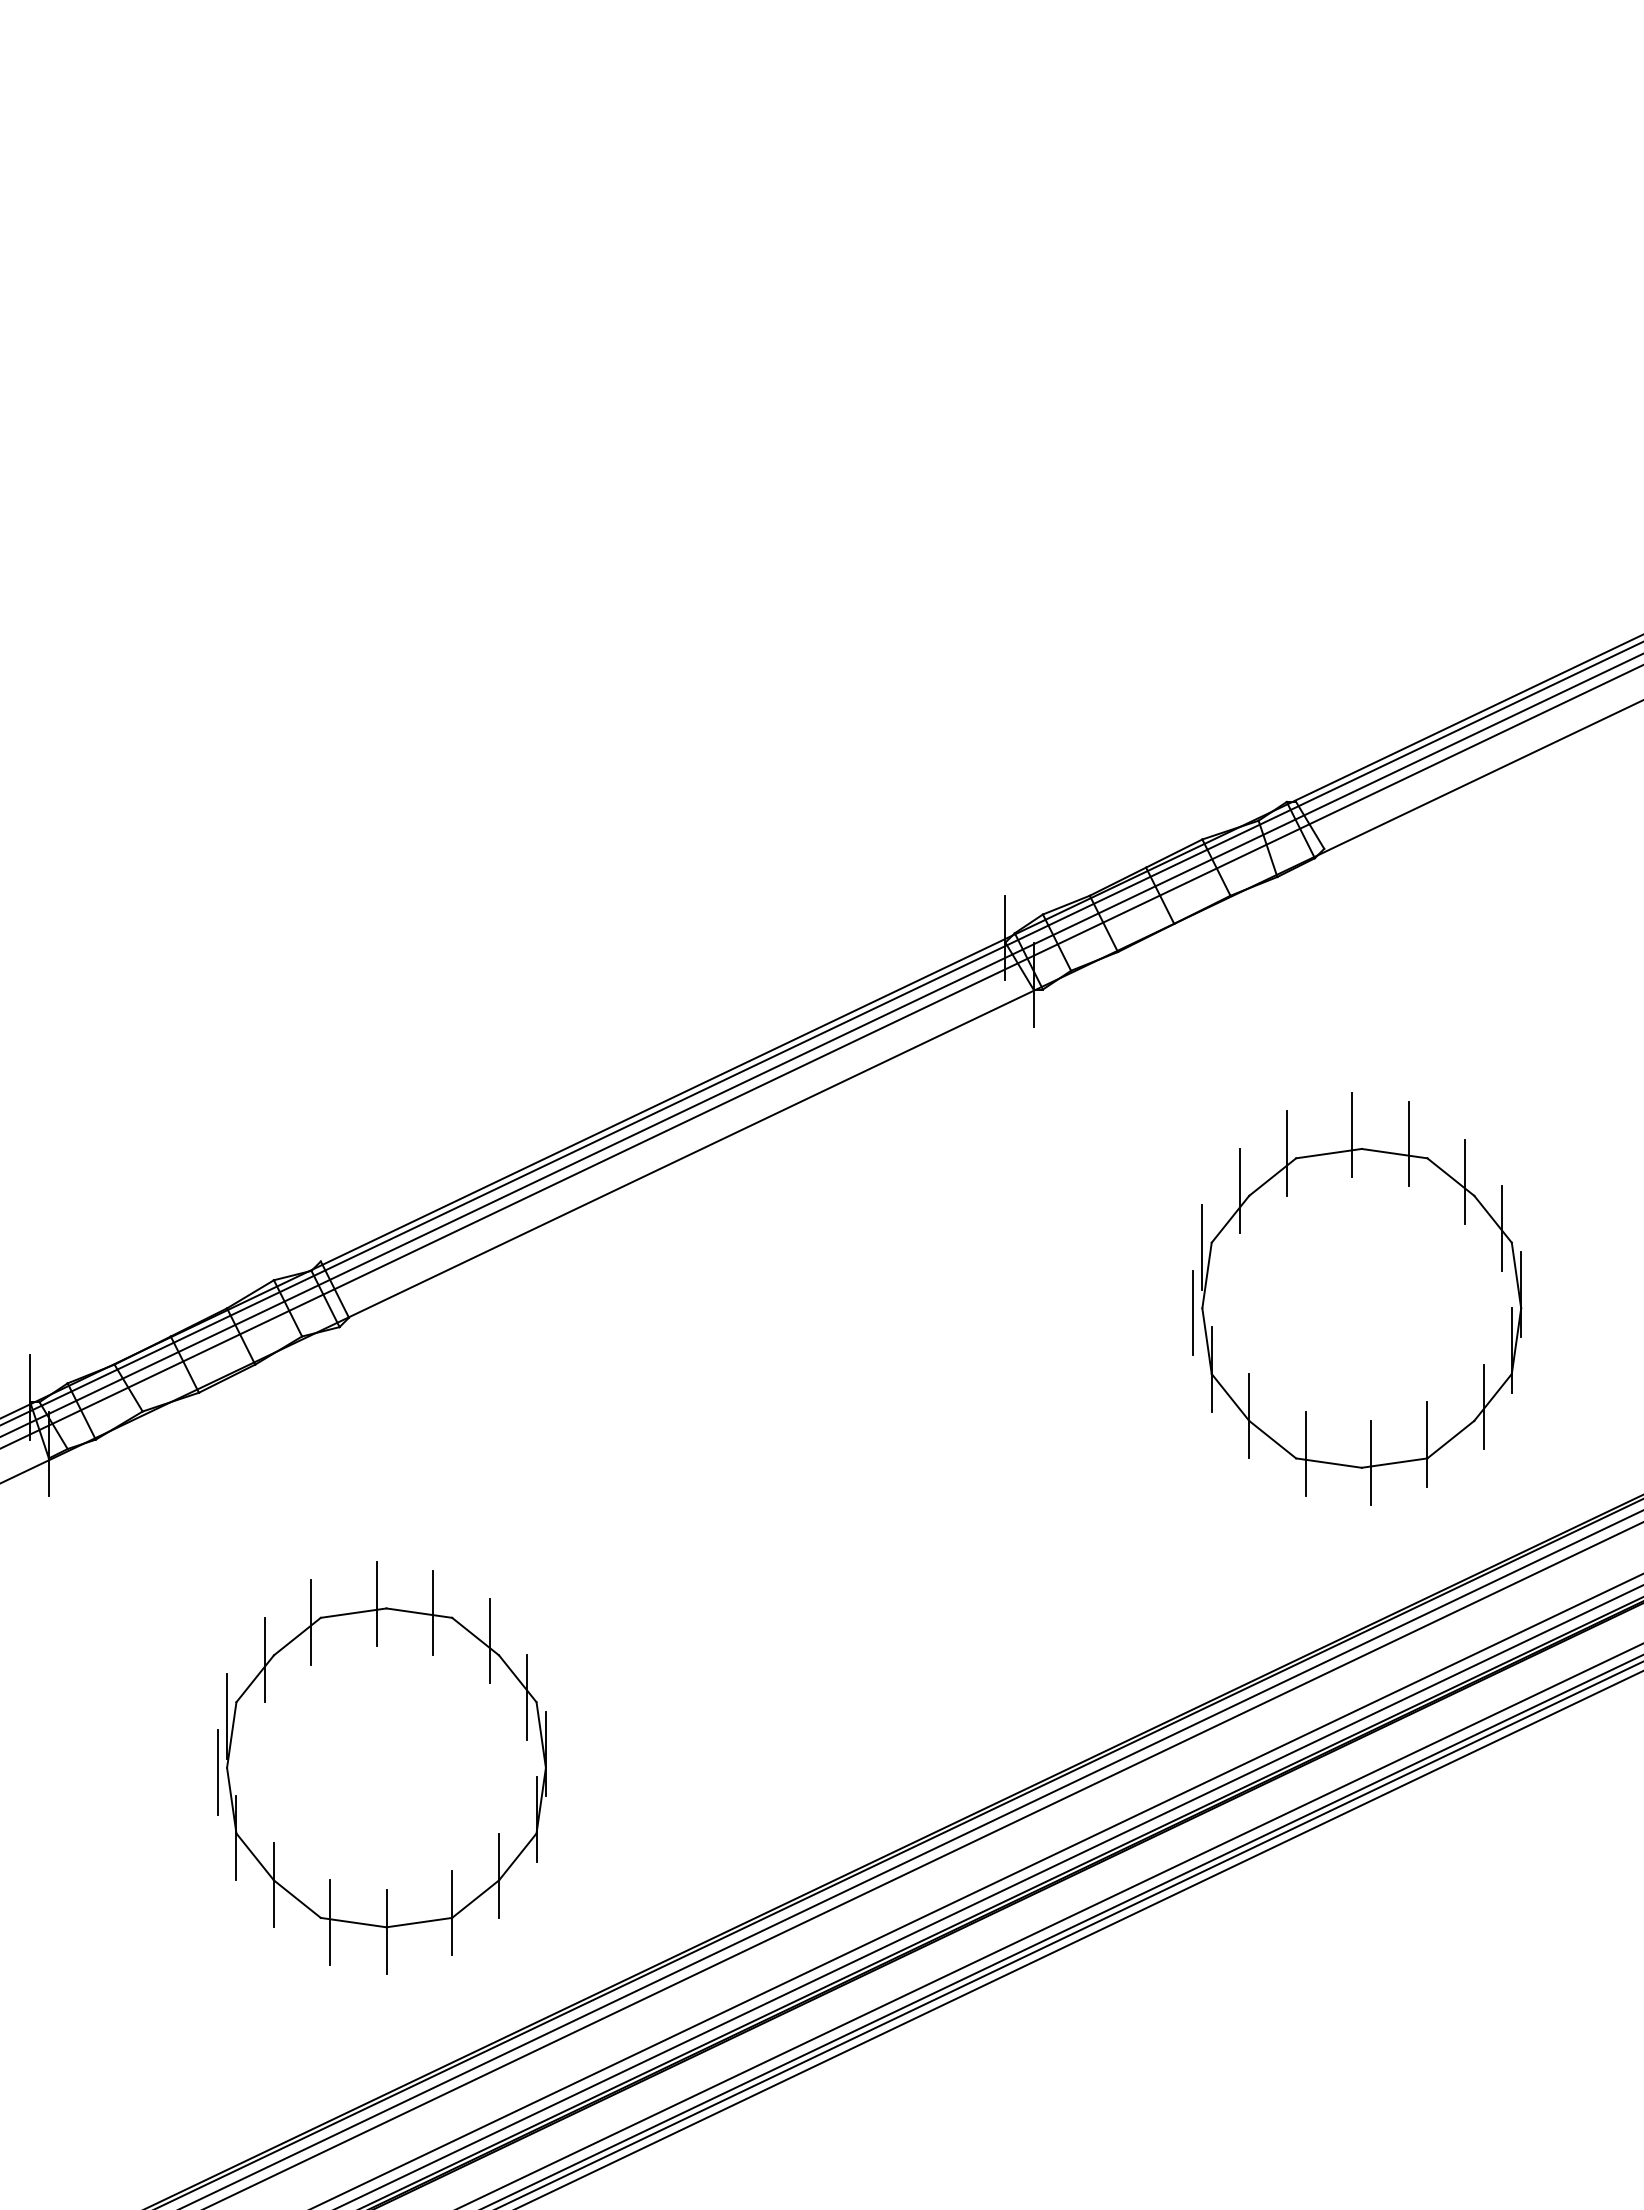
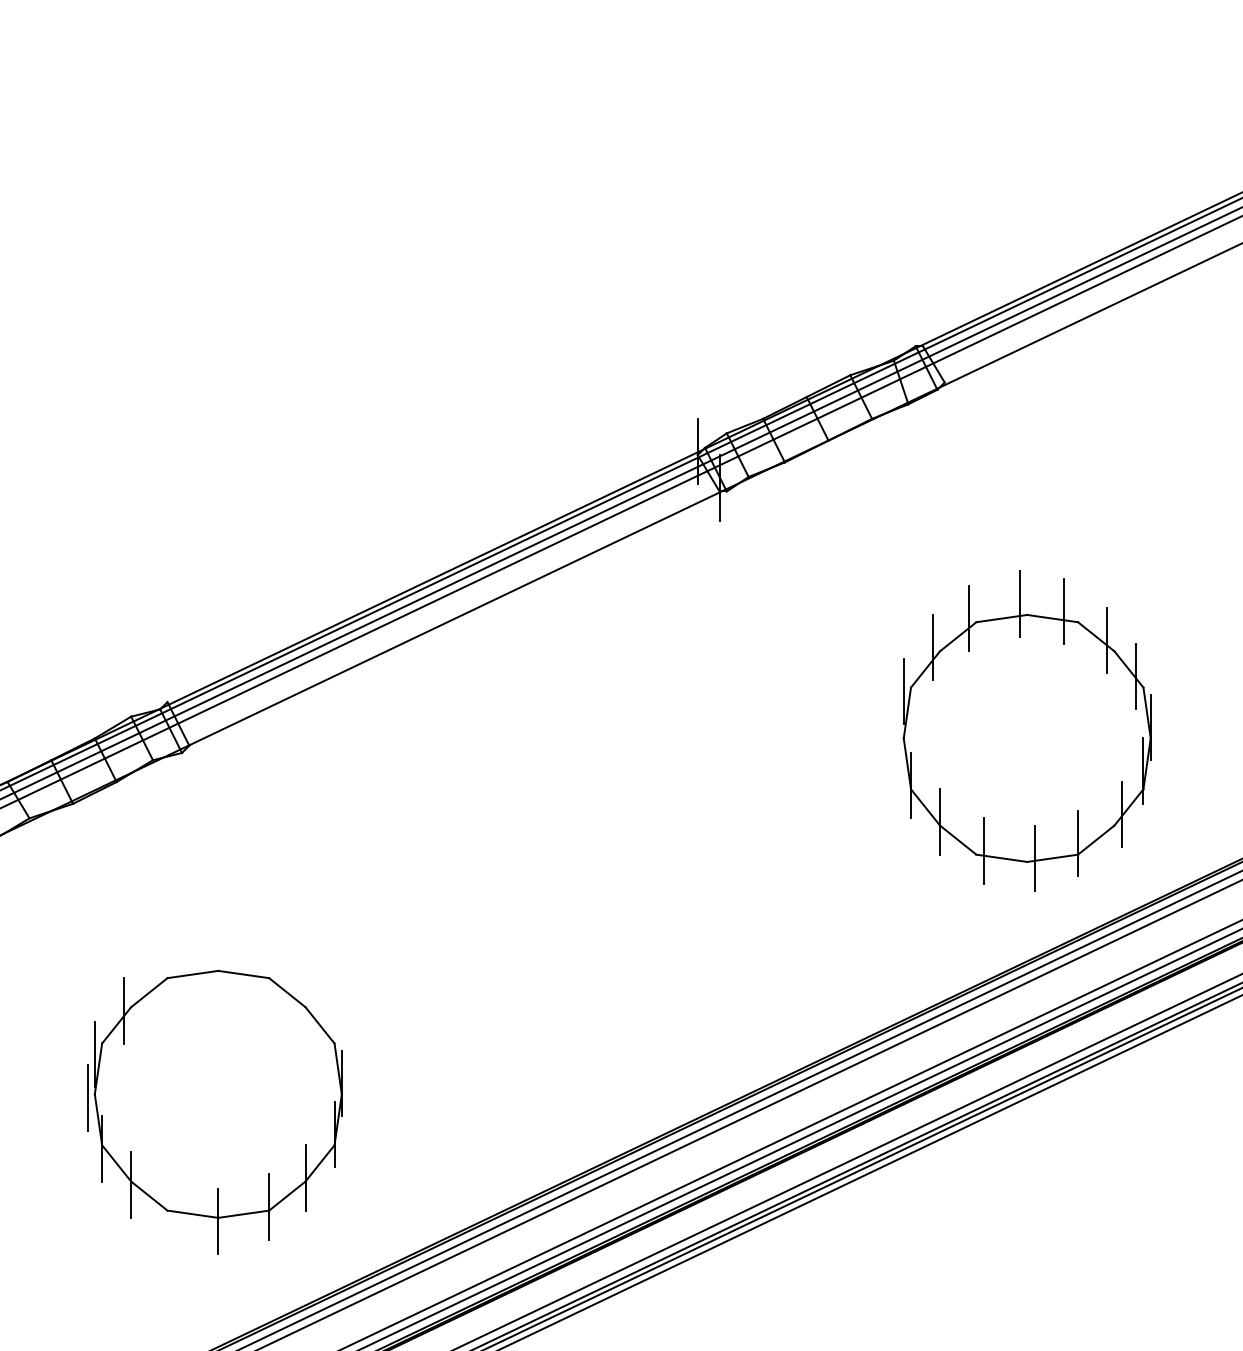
part: (1361, 1298) -> (1027, 730), moved
line: (1192, 1312) -> (842, 741), removed
line: (377, 1603) -> (211, 967), removed
line: (433, 1612) -> (254, 974), removed
line: (311, 1622) -> (160, 981), removed
line: (489, 1641) -> (298, 996), removed
line: (527, 1697) -> (327, 1039), removed
line: (330, 1922) -> (174, 1214), removed

